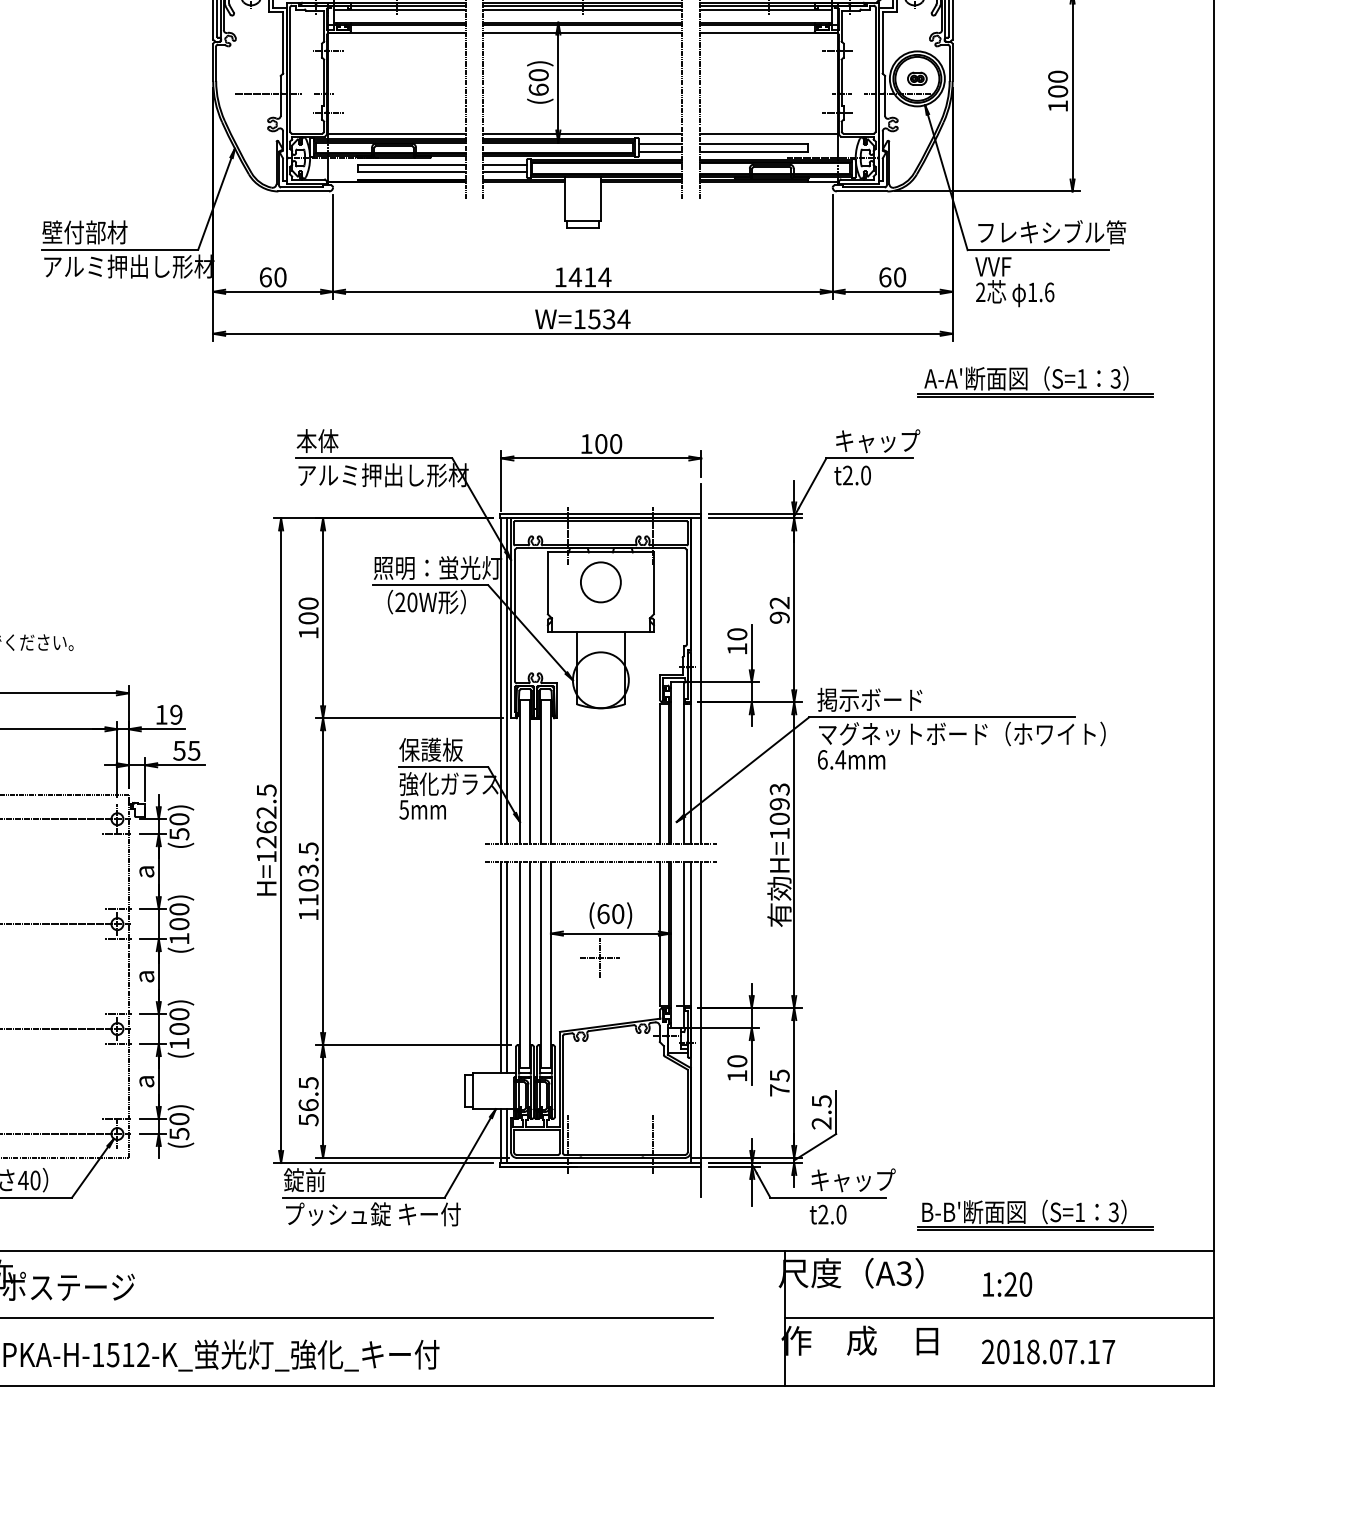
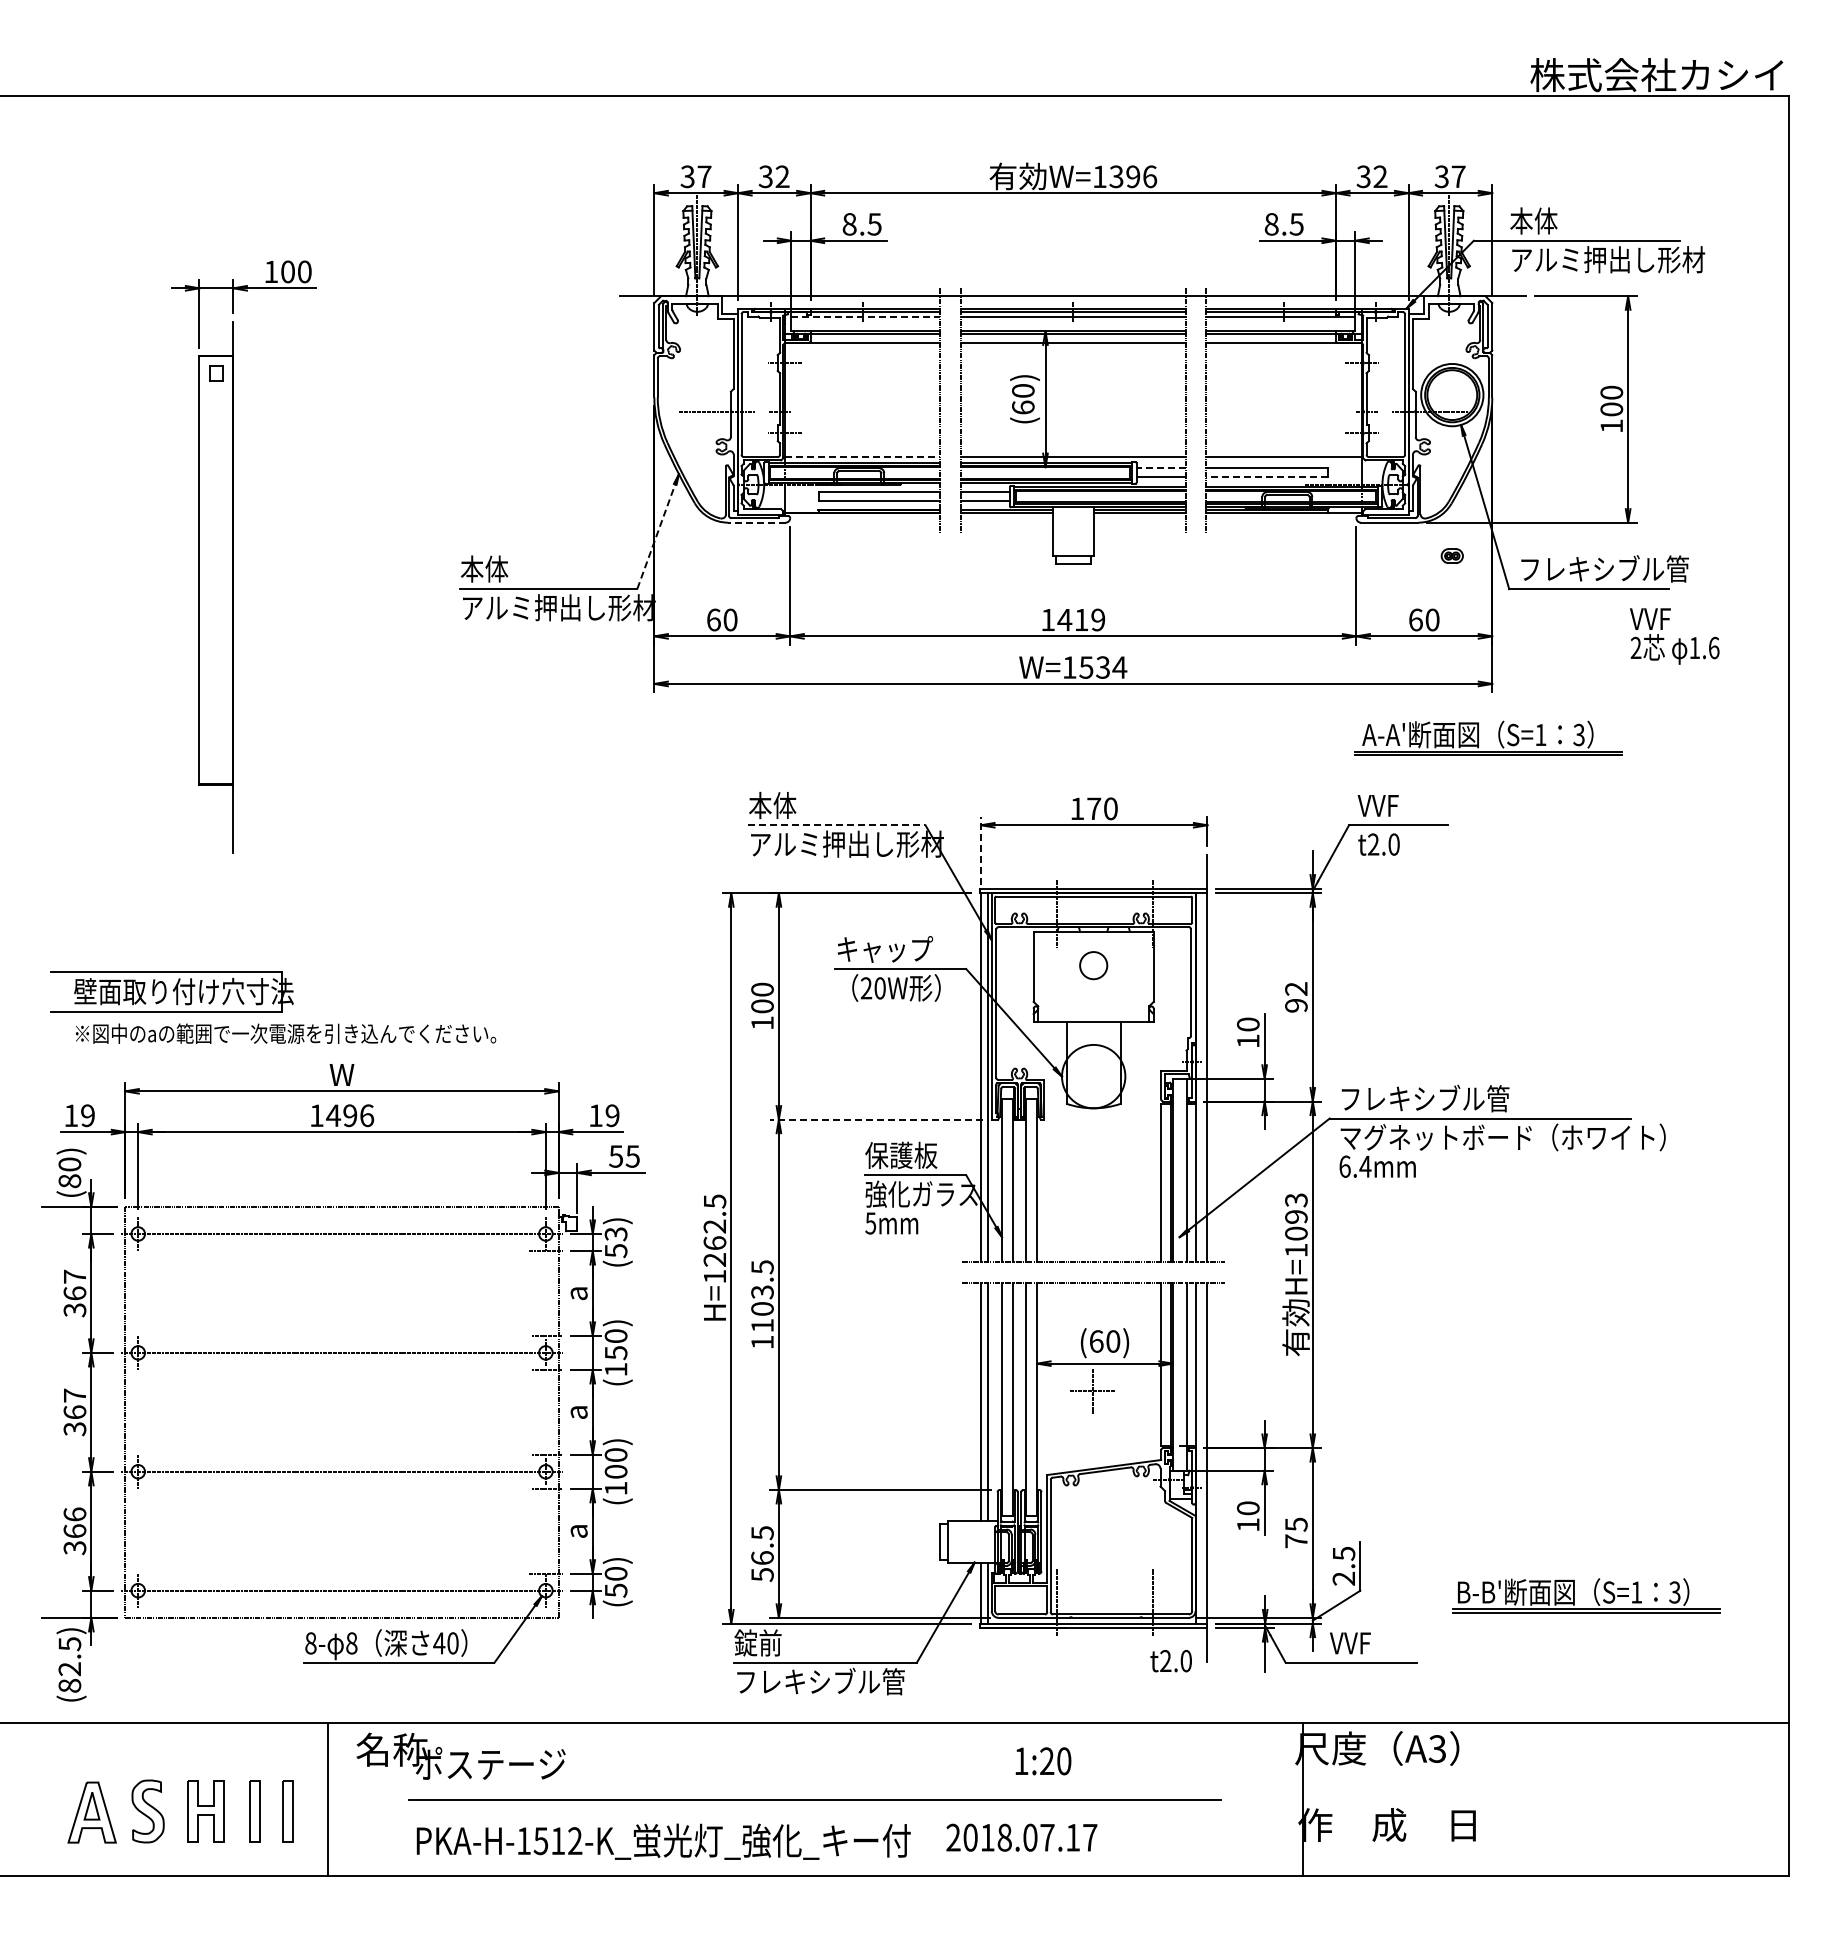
line: (400, 9) -> (866, 316), solid -> dashed
part: (916, 78) -> (1451, 555), moved
line: (396, 133) -> (862, 457), solid -> dashed
line: (660, 143) -> (1161, 468), solid -> dashed
line: (754, 151) -> (1267, 477), solid -> dashed
line: (303, 191) -> (756, 522), solid -> dashed
line: (215, 203) -> (656, 536), solid -> dashed
text: (84, 231) -> (508, 568), 壁付部材 -> 本体
text: (604, 276) -> (1097, 619), 1414 -> 1419
text: (1014, 282) -> (1674, 636), moved
part: (1026, 381) -> (1478, 737), moved
text: (876, 441) -> (1406, 805), キャップ -> VVF
text: (601, 443) -> (1094, 808), 100 -> 170
line: (373, 458) -> (836, 825), solid -> dashed
line: (501, 480) -> (981, 850), solid -> dashed
text: (436, 568) -> (907, 949), 照明：蛍光灯 -> キャップ
circle: (600, 582) -> (1093, 965), size x0.6
text: (892, 699) -> (1424, 1098), 掲示ボード -> フレキシブル管
line: (409, 718) -> (876, 1119), solid -> dashed
text: (178, 819) -> (615, 1234), (50) -> (53)
text: (178, 924) -> (615, 1353), (100) -> (150)
text: (852, 1179) -> (1378, 1642), キャップ -> VVF
text: (373, 1214) -> (835, 1681), プッシュ錠 キー付 -> フレキシブル管
text: (827, 1215) -> (1170, 1661), moved
part: (1042, 1215) -> (1594, 1595), moved
text: (1007, 1284) -> (1043, 1761), moved
line: (999, 1318) -> (1545, 1799), removed
text: (1048, 1351) -> (1021, 1837), moved

